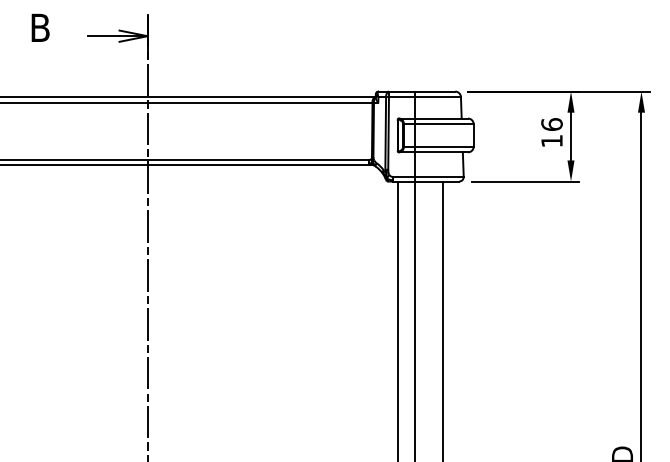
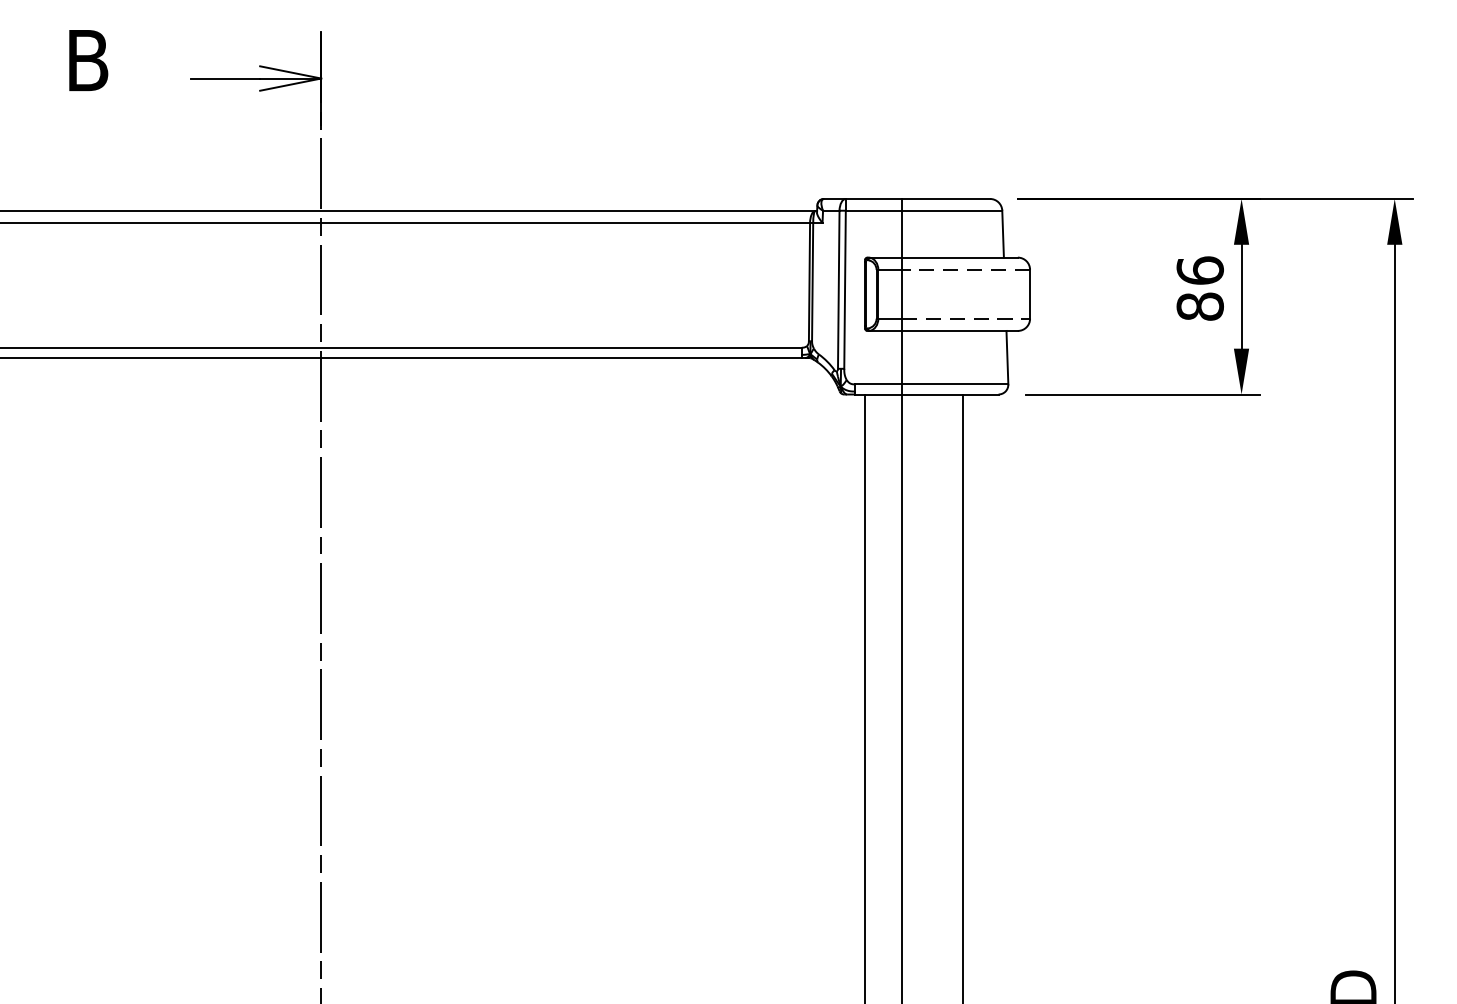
line: (444, 124) -> (966, 270), solid -> dashed
text: (551, 140) -> (1199, 305), 16 -> 86
line: (444, 146) -> (966, 318), solid -> dashed

